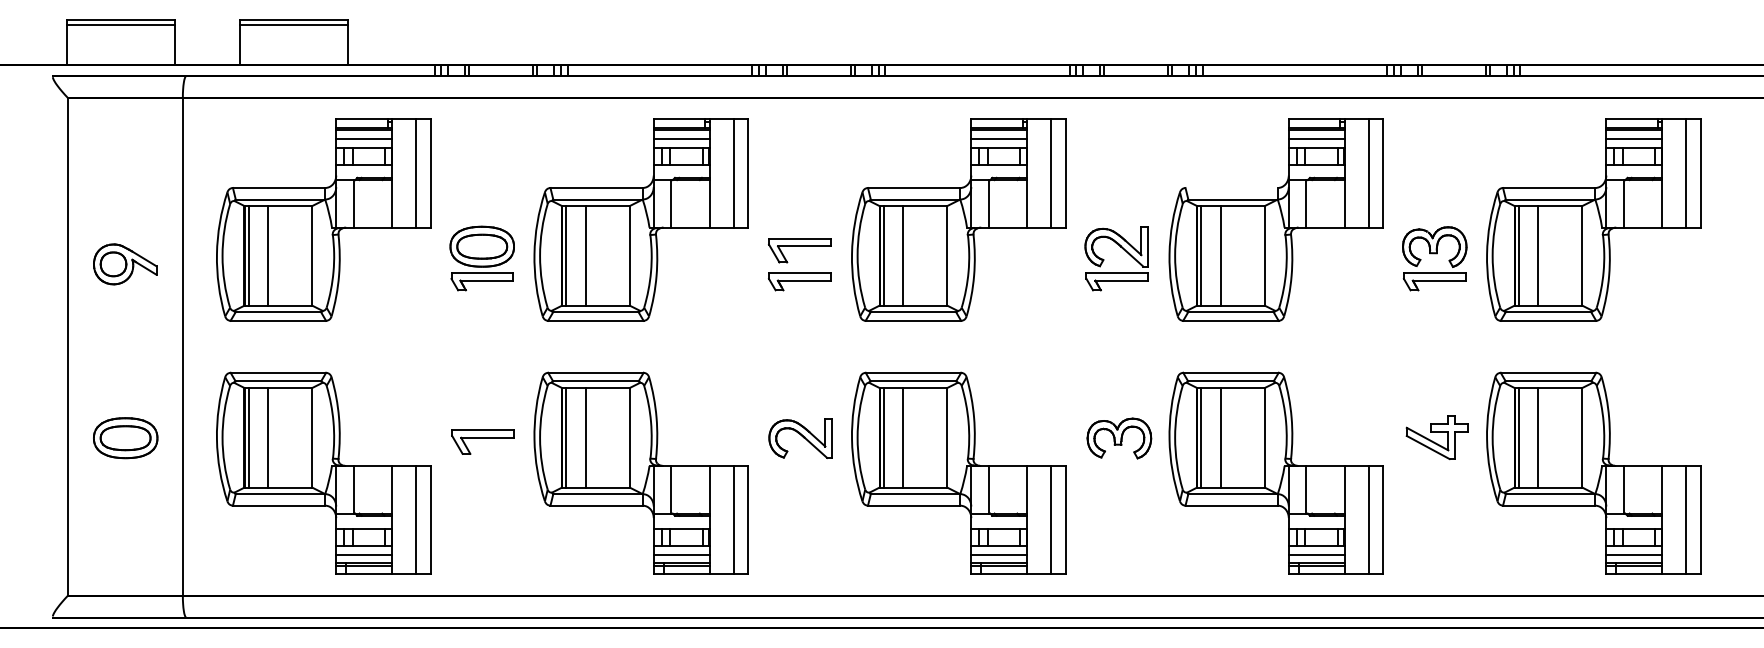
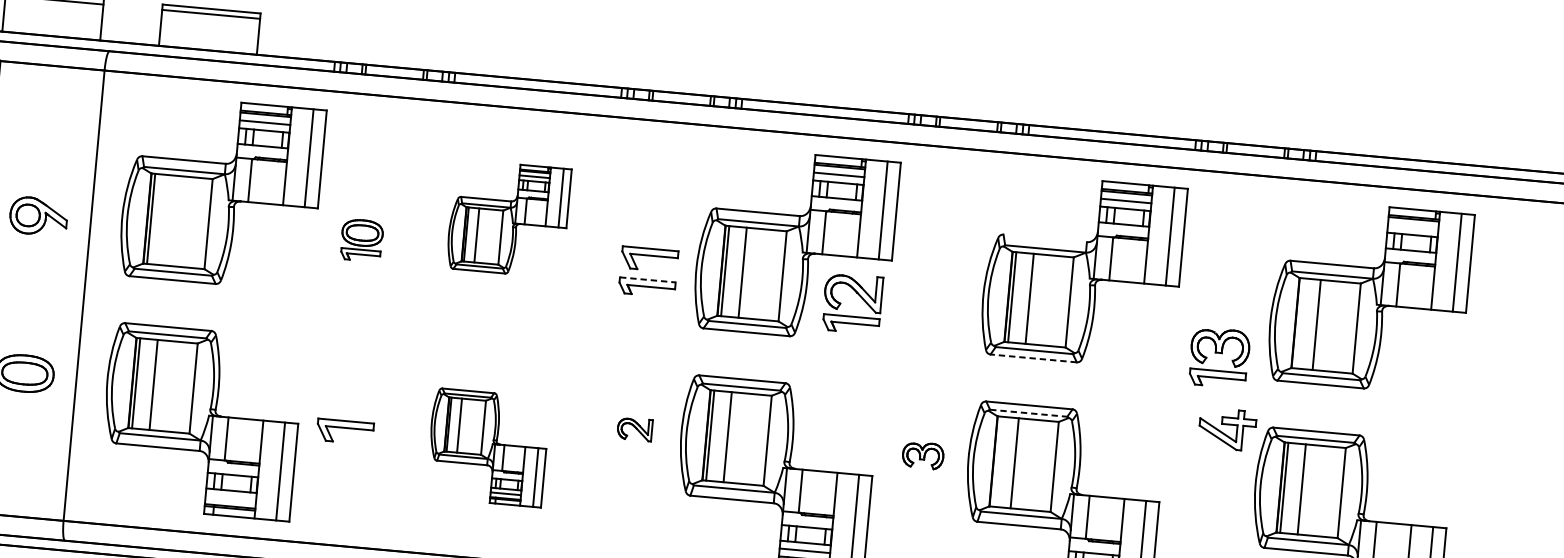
line: (1634, 138) -> (1413, 226), removed
part: (640, 219) -> (508, 218), size x0.6
part: (1123, 250) -> (859, 296), moved
line: (268, 255) -> (169, 220), removed
line: (1518, 255) -> (1298, 323), removed
part: (481, 258) -> (361, 240), size x0.7
part: (1434, 258) -> (1219, 357), moved
line: (799, 273) -> (647, 280), solid -> dashed
line: (1230, 320) -> (1033, 358), solid -> dashed
line: (1230, 381) -> (1028, 413), solid -> dashed
line: (1201, 437) -> (997, 461), removed
part: (1436, 437) -> (1226, 429), moved
part: (800, 438) -> (634, 429), size x0.6
part: (1119, 438) -> (923, 455), size x0.7
part: (482, 441) -> (344, 431), moved
part: (640, 472) -> (487, 446), size x0.6
line: (364, 554) -> (231, 498), removed

